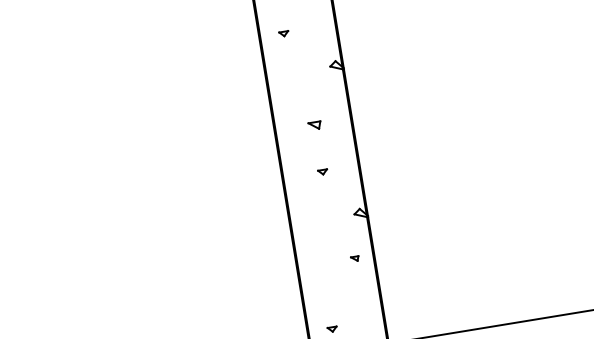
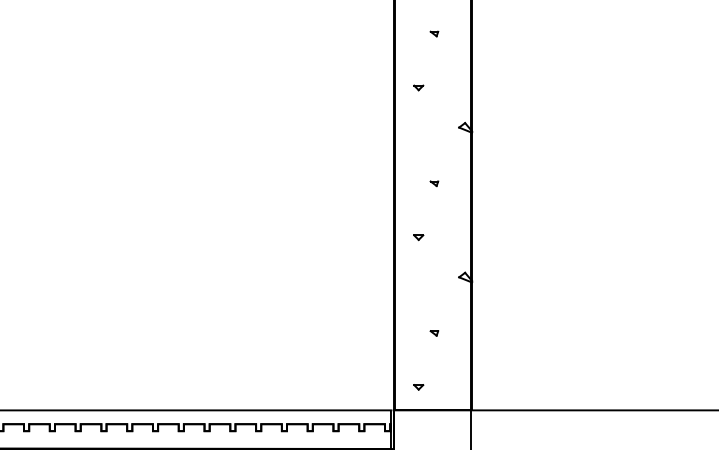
part: (315, 125) -> (434, 183), size x0.62
part: (322, 172) -> (418, 237), moved
part: (355, 259) -> (434, 333), moved

